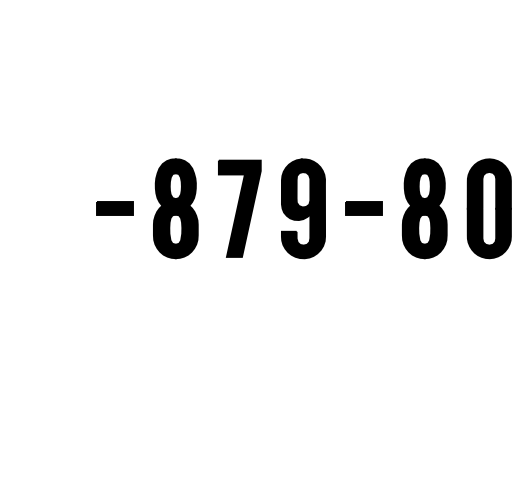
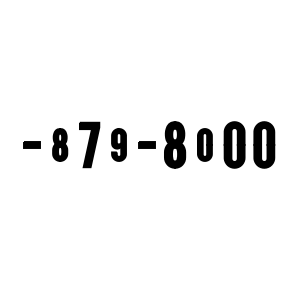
part: (176, 207) -> (60, 144), size x0.7
part: (302, 207) -> (118, 144), size x0.7
part: (488, 207) -> (204, 144), size x0.7

